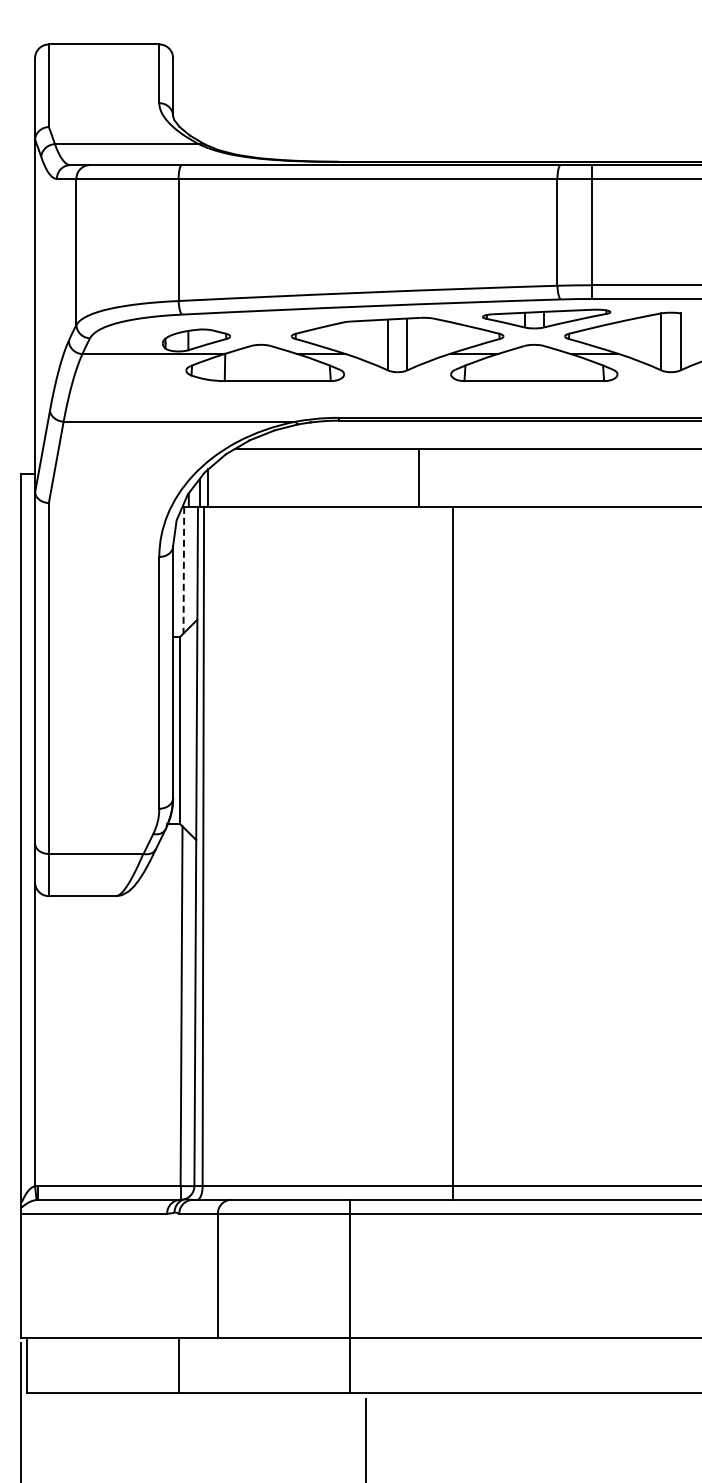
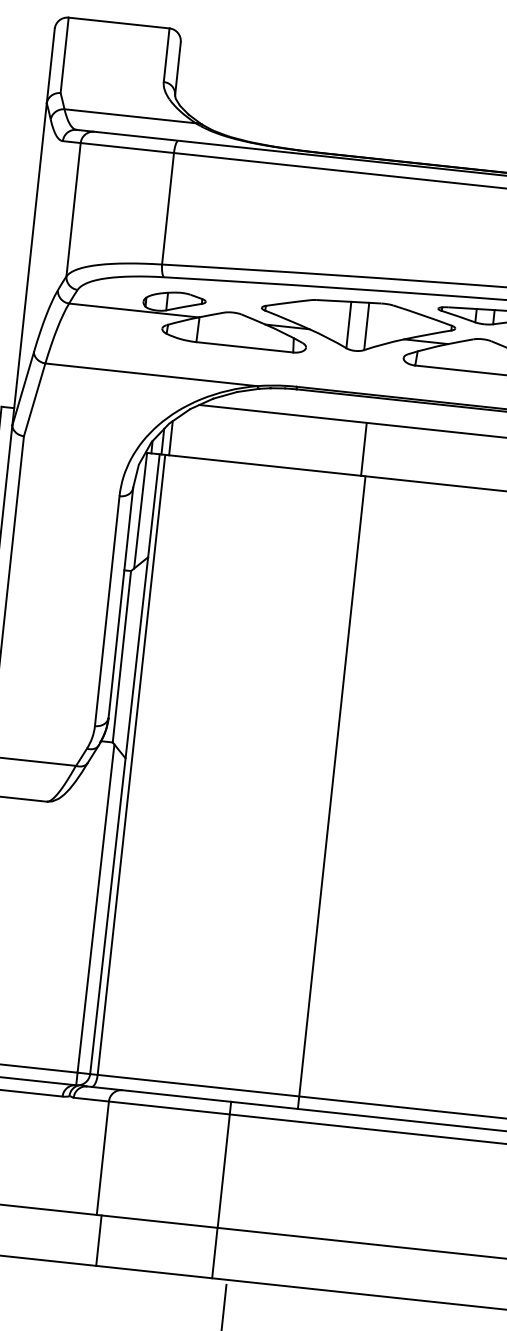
line: (183, 570) -> (140, 511), dashed -> solid
line: (453, 852) -> (331, 791), moved
line: (179, 1365) -> (99, 1240), moved

